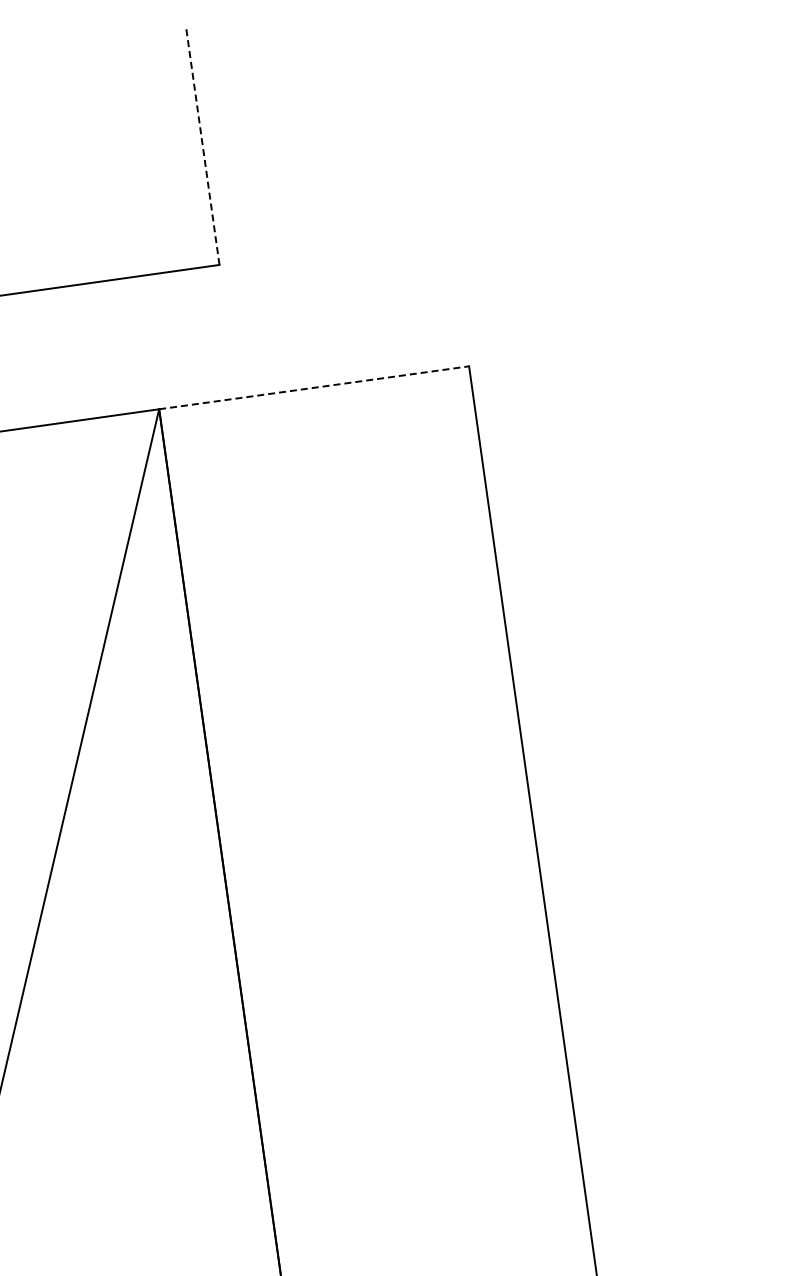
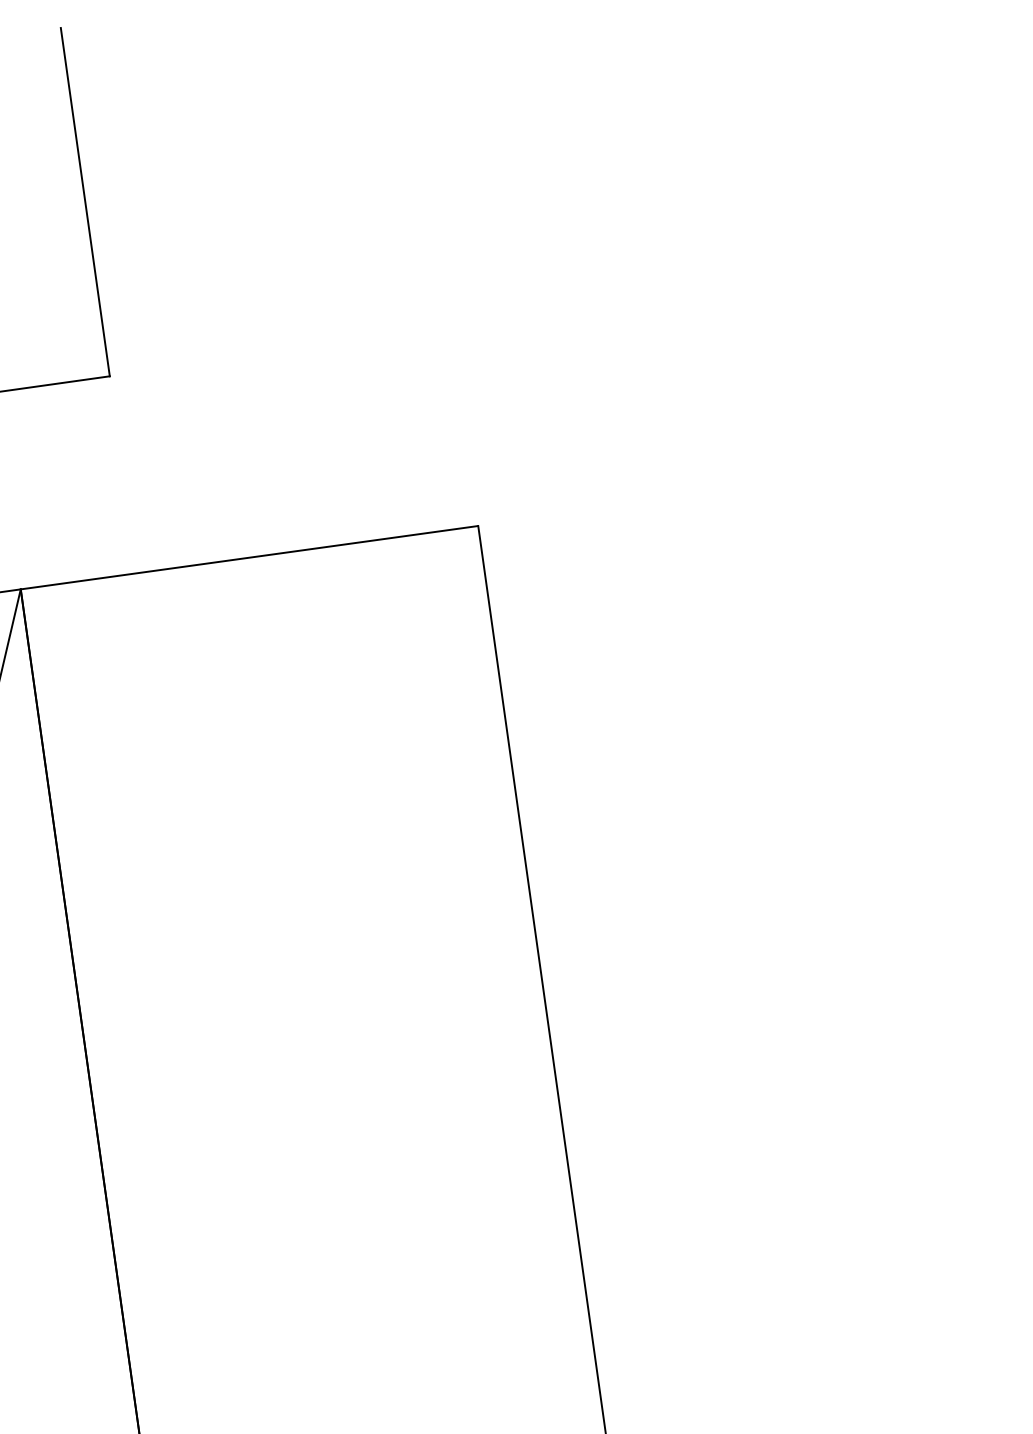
line: (202, 146) -> (84, 201), dashed -> solid
line: (314, 387) -> (250, 557), dashed -> solid

